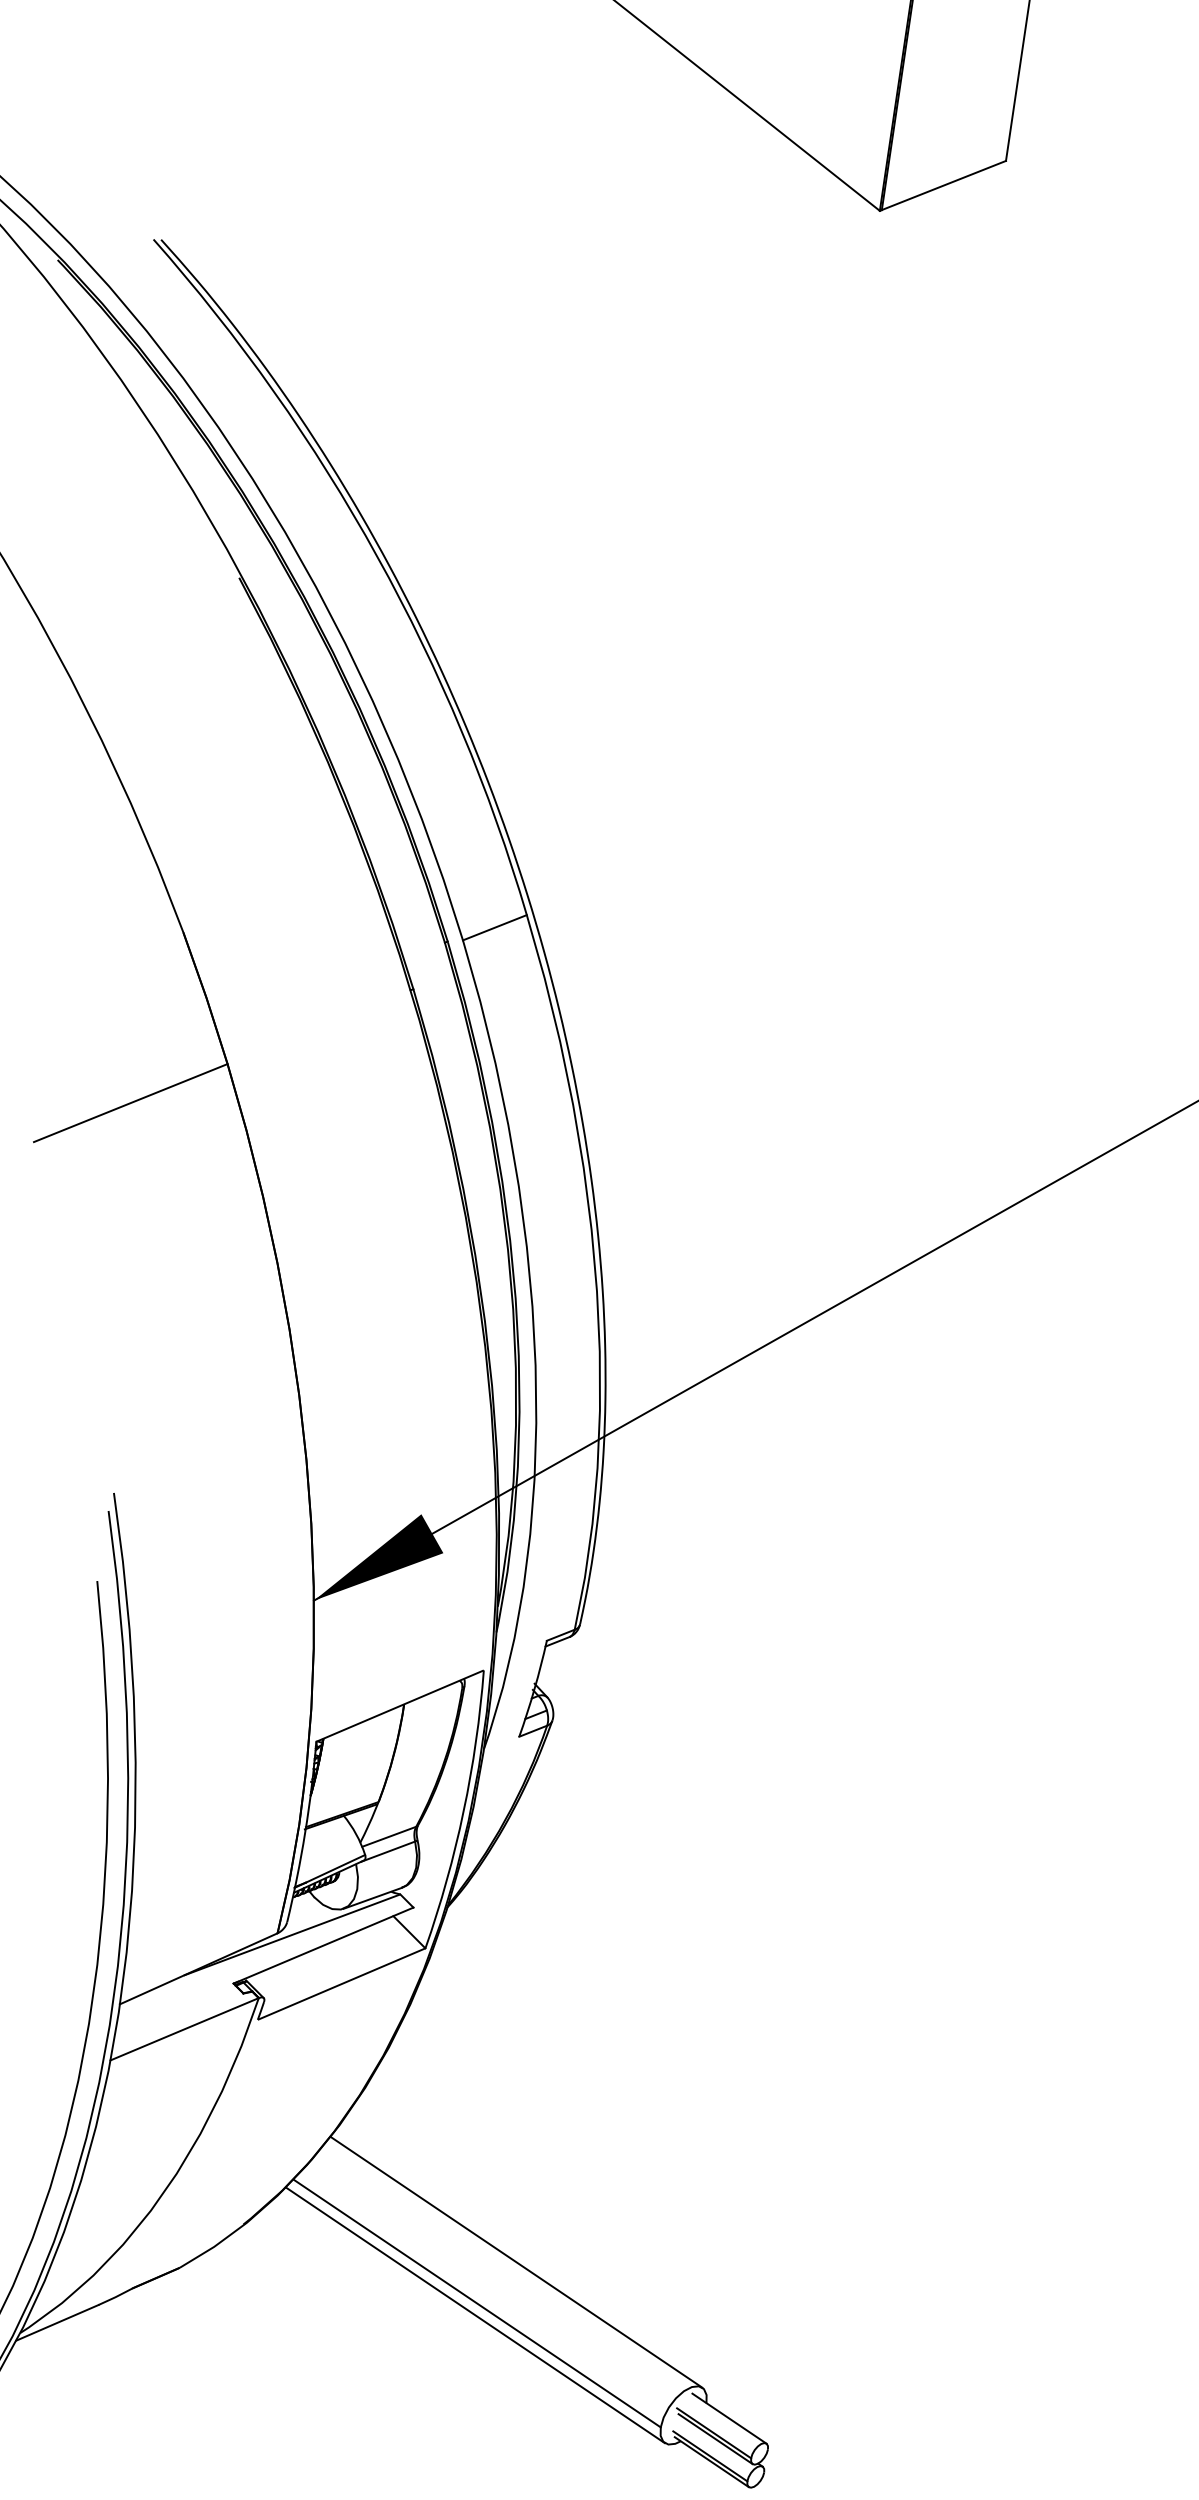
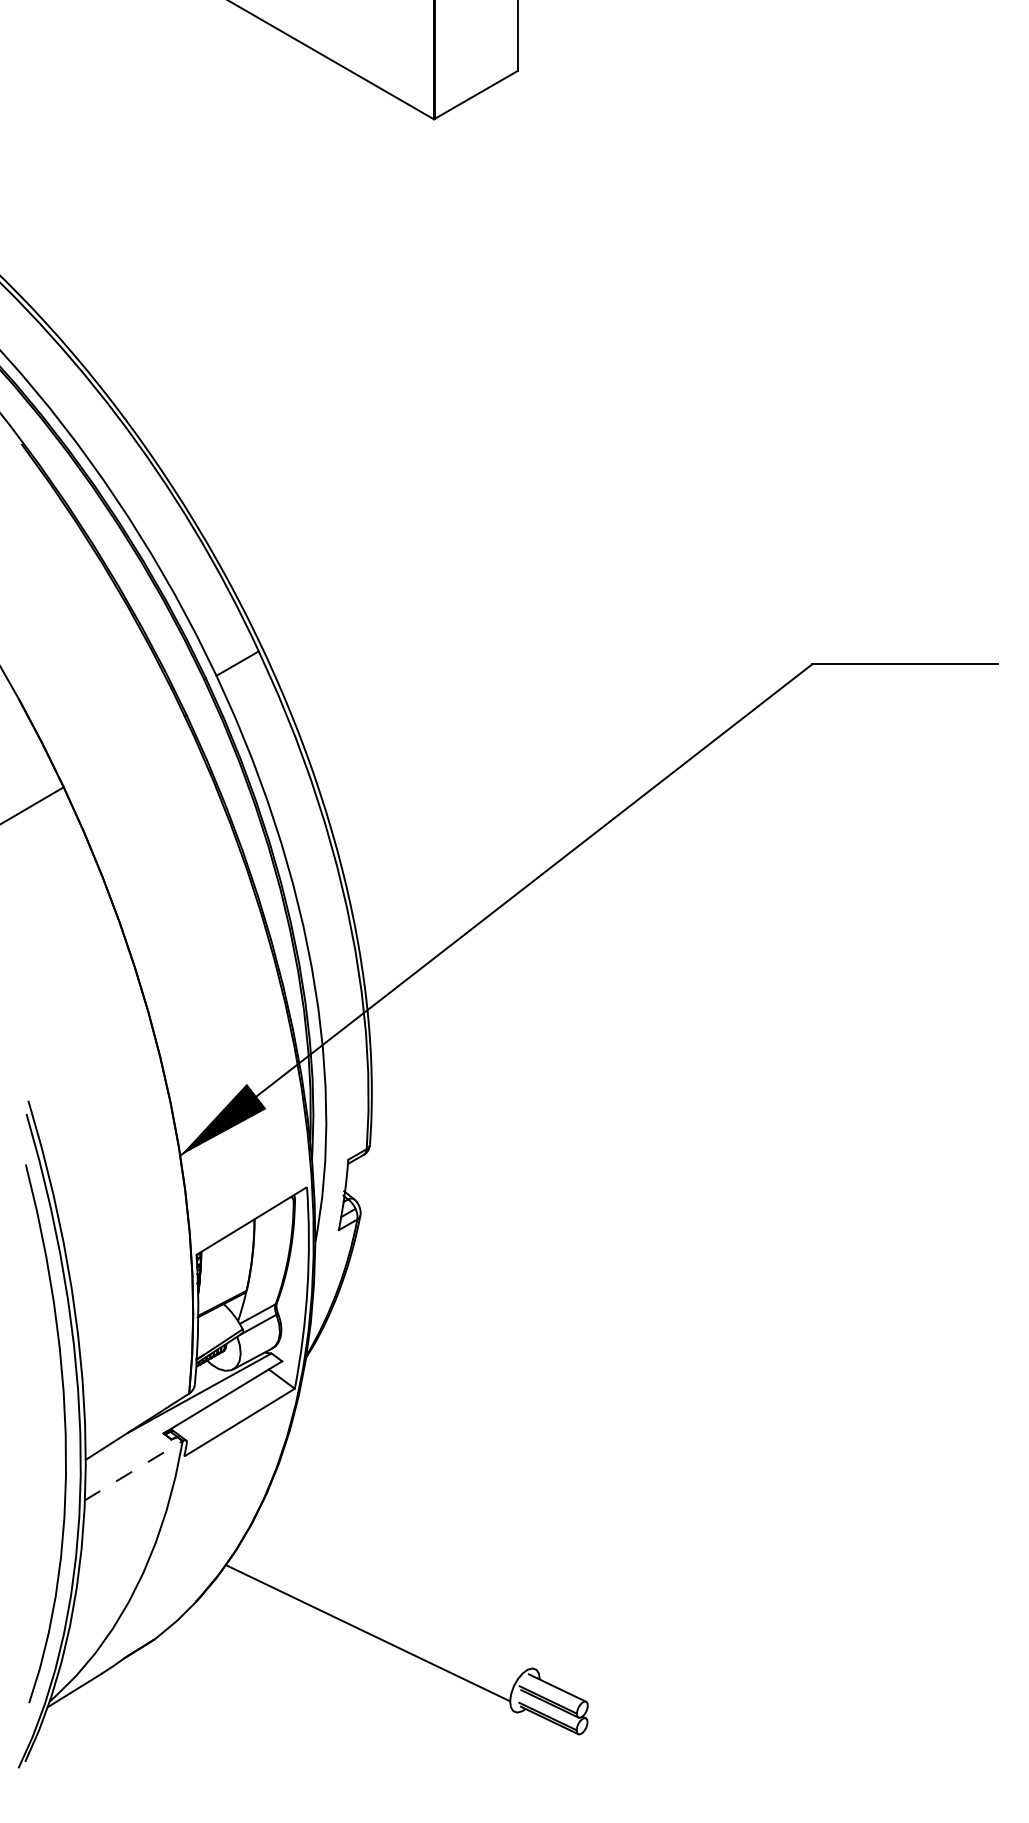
line: (184, 2028) -> (133, 1470), solid -> dashed
line: (516, 2262) -> (391, 1600), removed
line: (474, 2314) -> (367, 1641), removed

